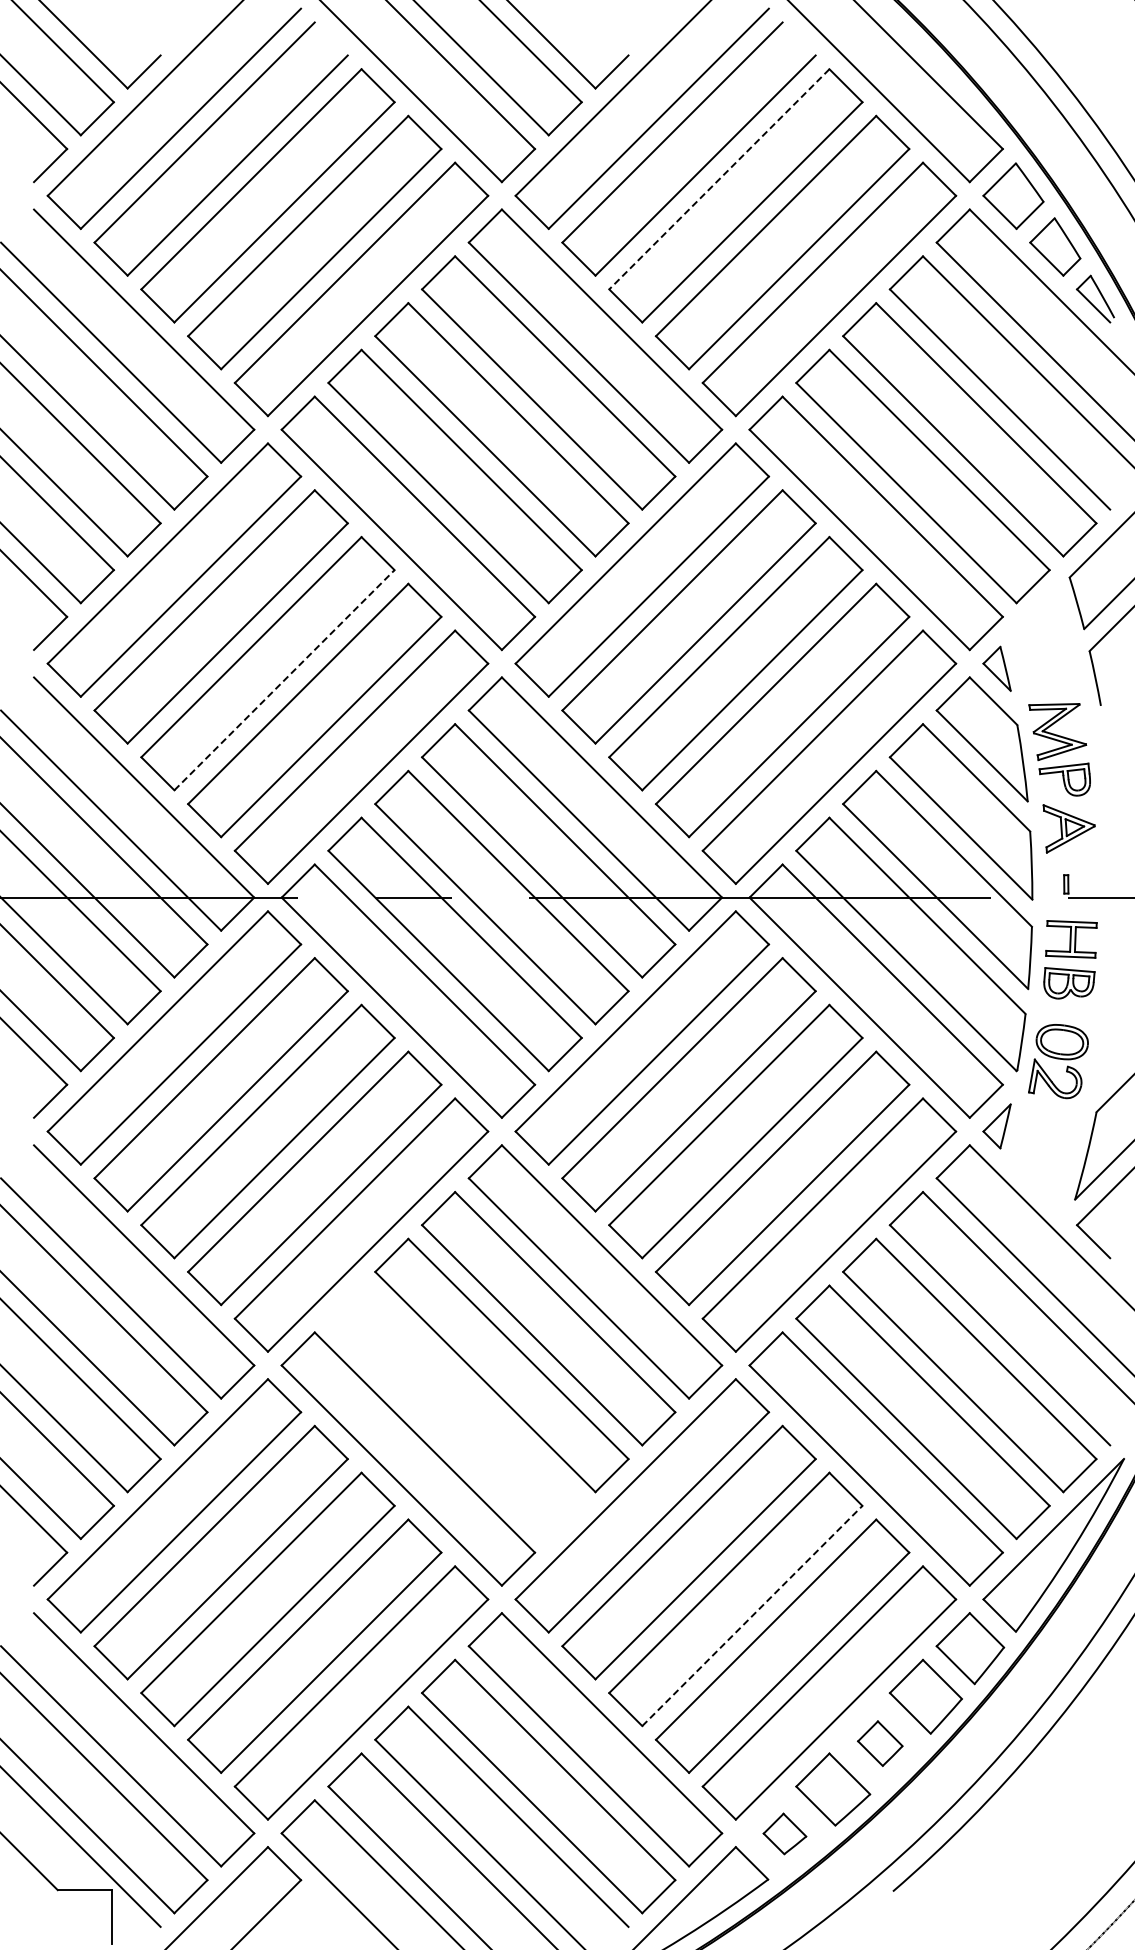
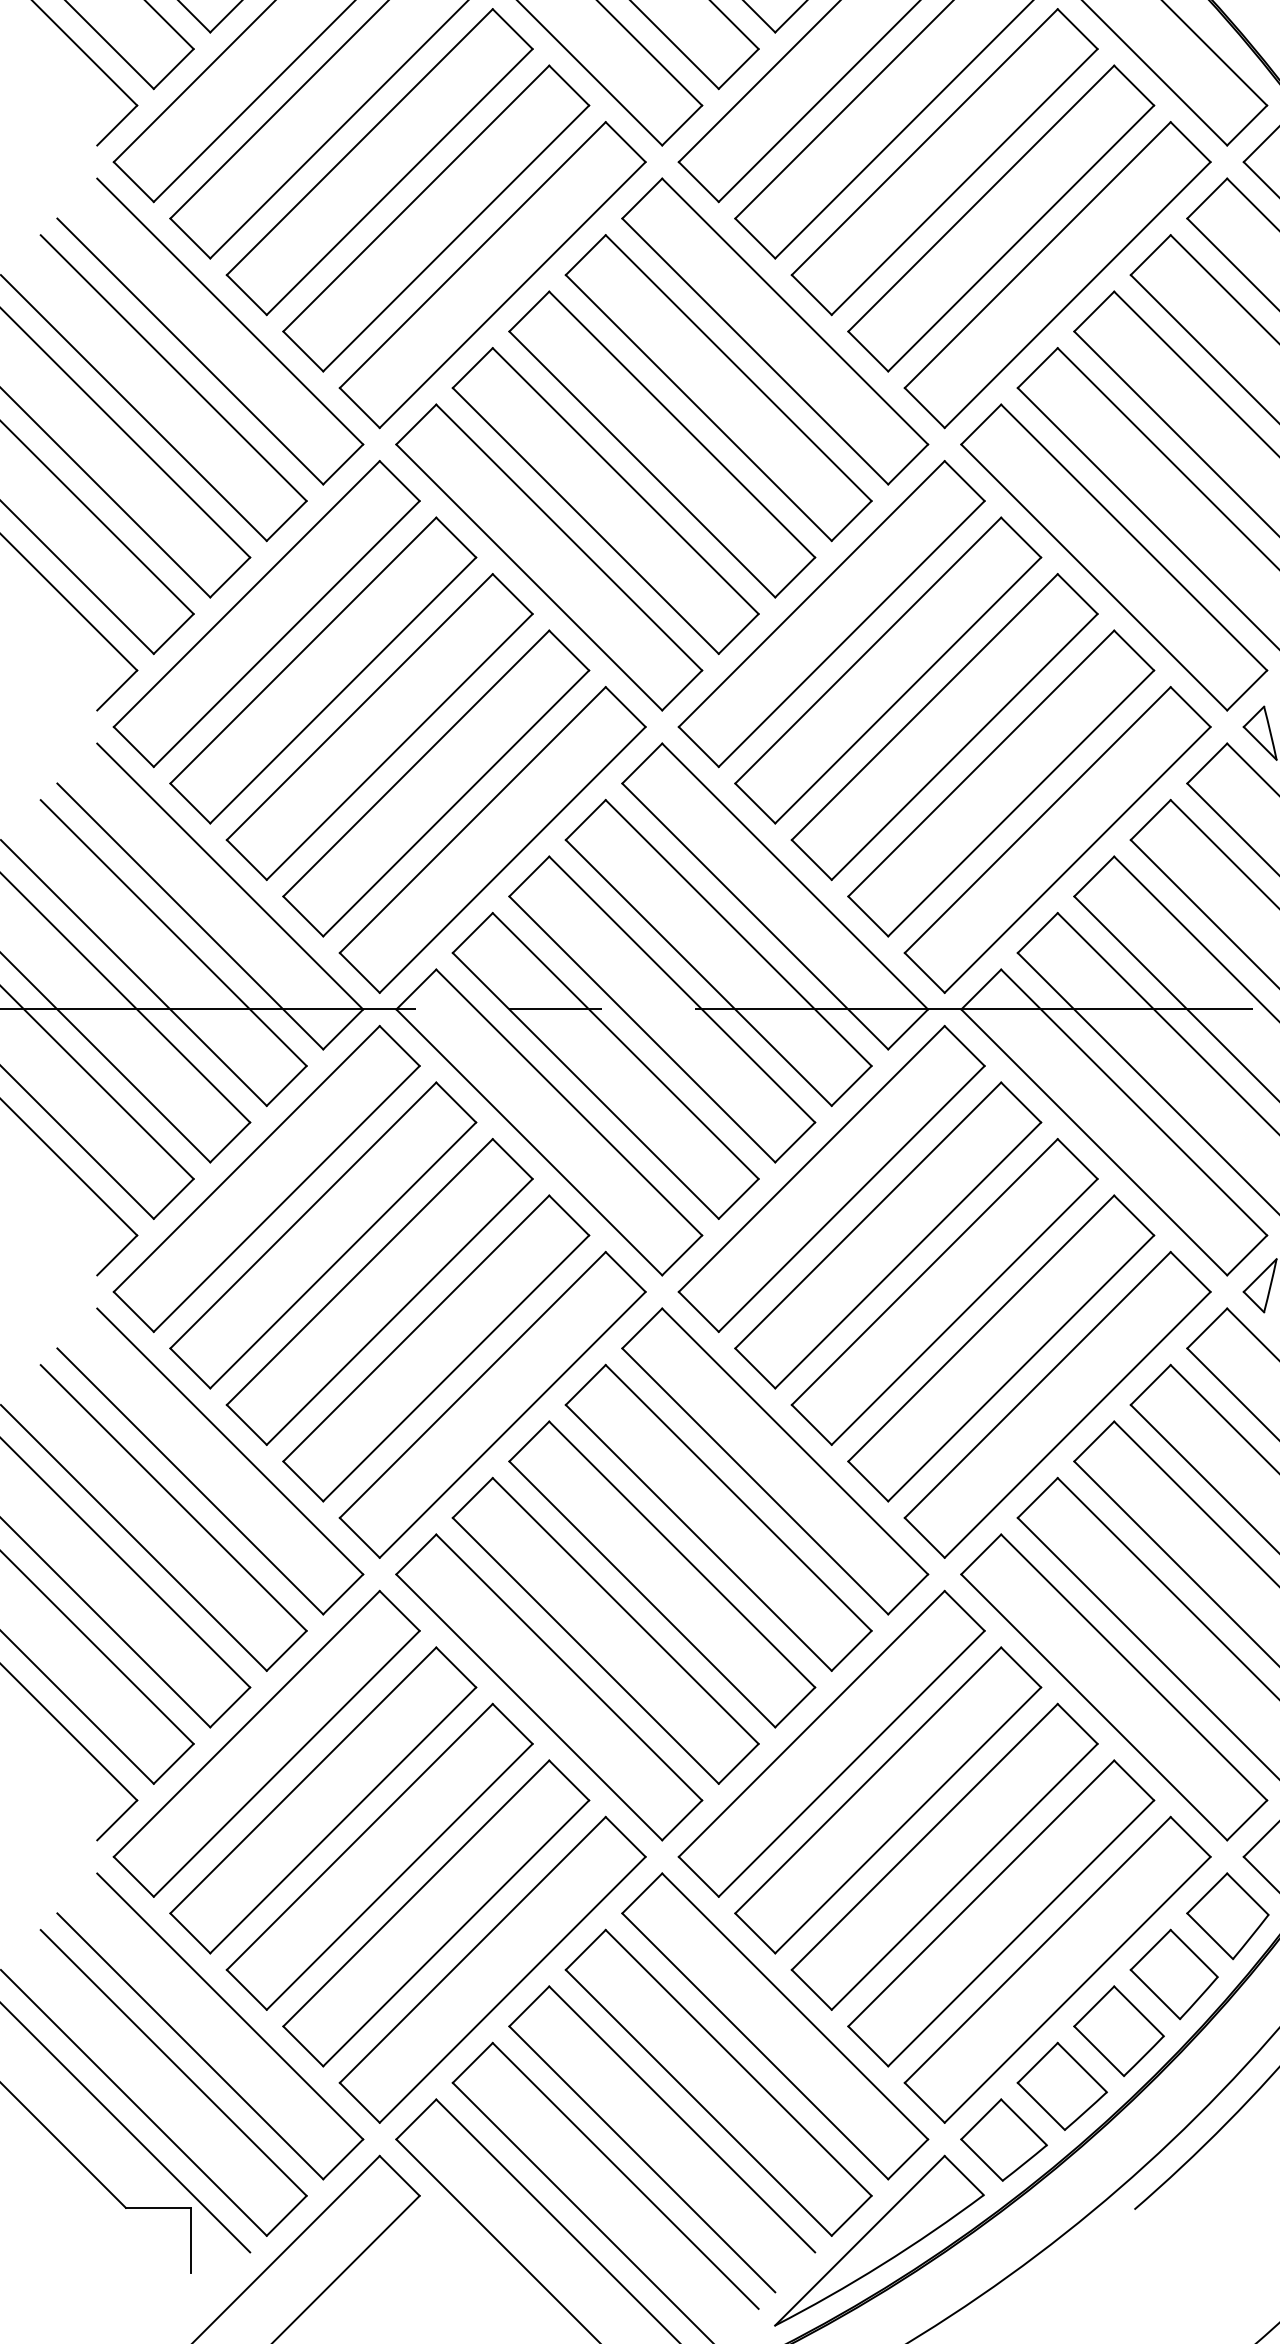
line: (719, 179) -> (924, 142), dashed -> solid
line: (284, 680) -> (399, 747), dashed -> solid
part: (454, 1412) -> (604, 1631), added
line: (752, 1615) -> (964, 1876), dashed -> solid
part: (880, 1743) -> (1119, 2030), size x1.67
part: (784, 1833) -> (1003, 2139), size x1.67

